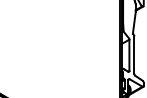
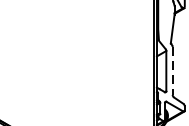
line: (134, 55) -> (172, 71), solid -> dashed

